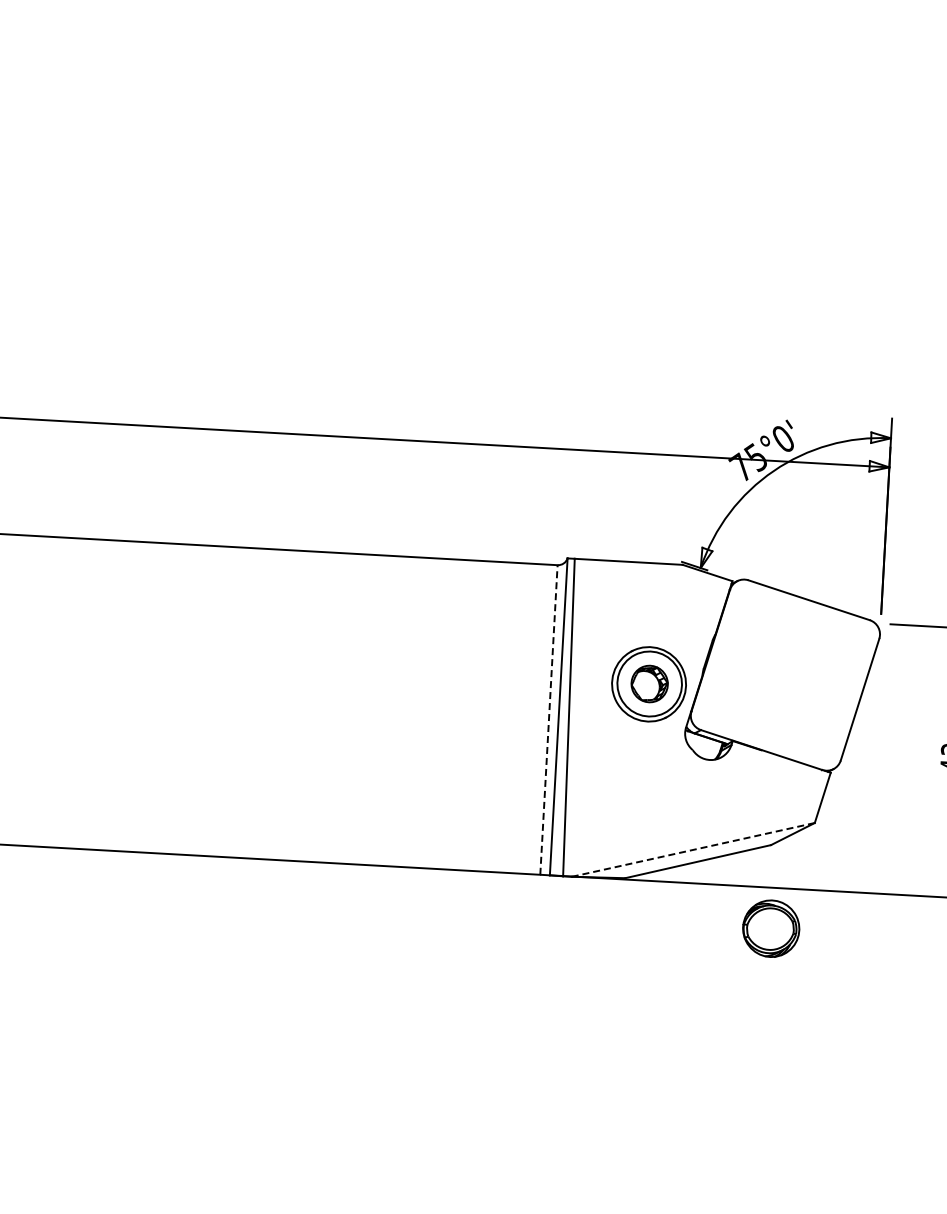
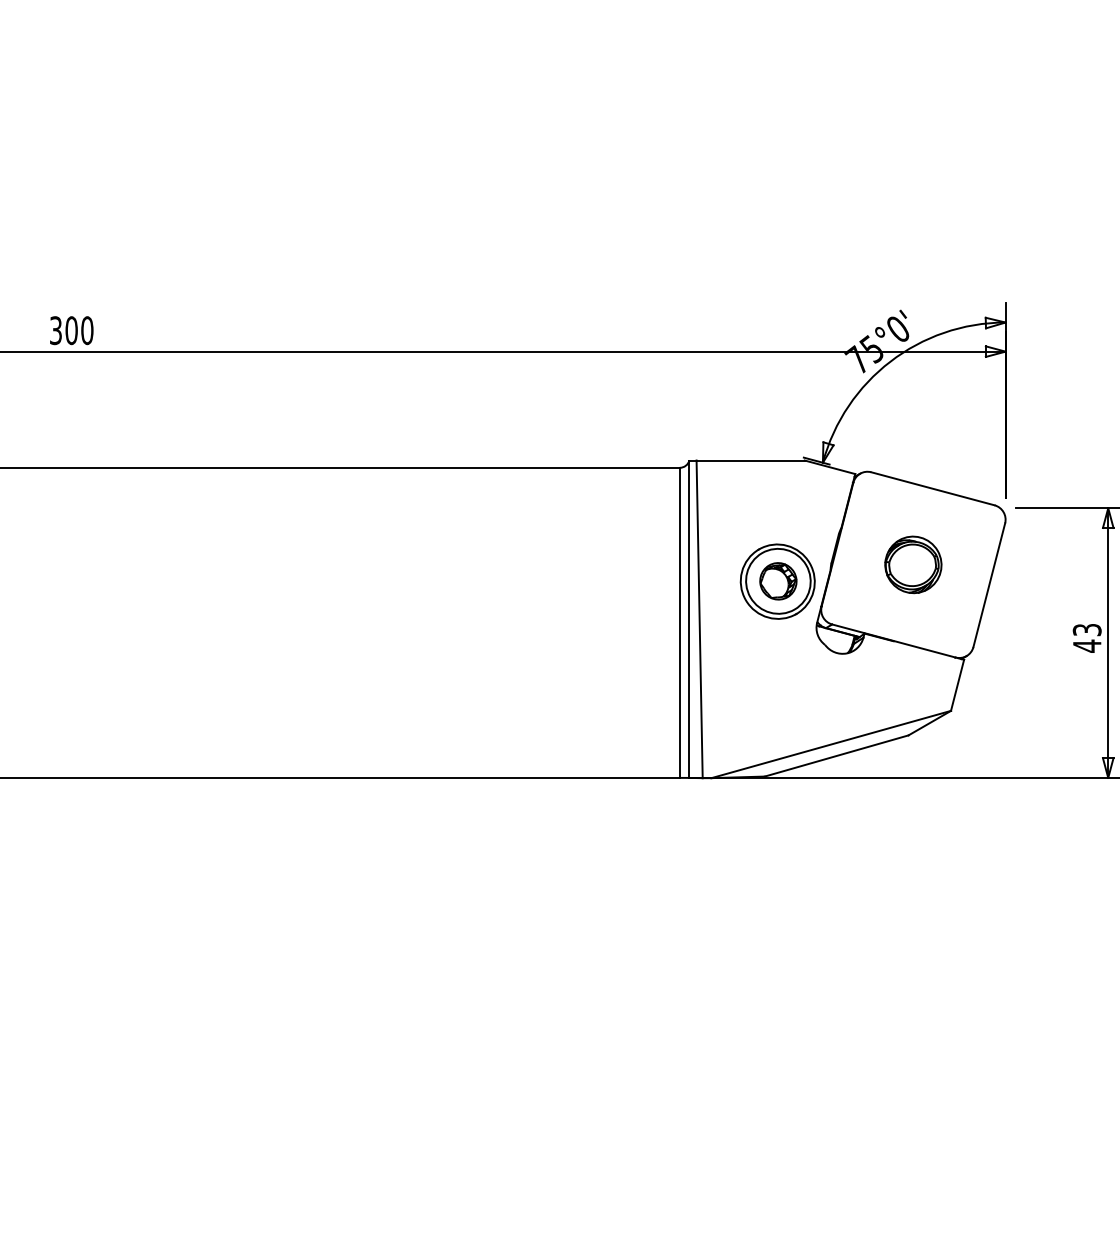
line: (548, 719) -> (679, 622), dashed -> solid
line: (692, 849) -> (830, 744), dashed -> solid
part: (771, 928) -> (913, 564), moved

